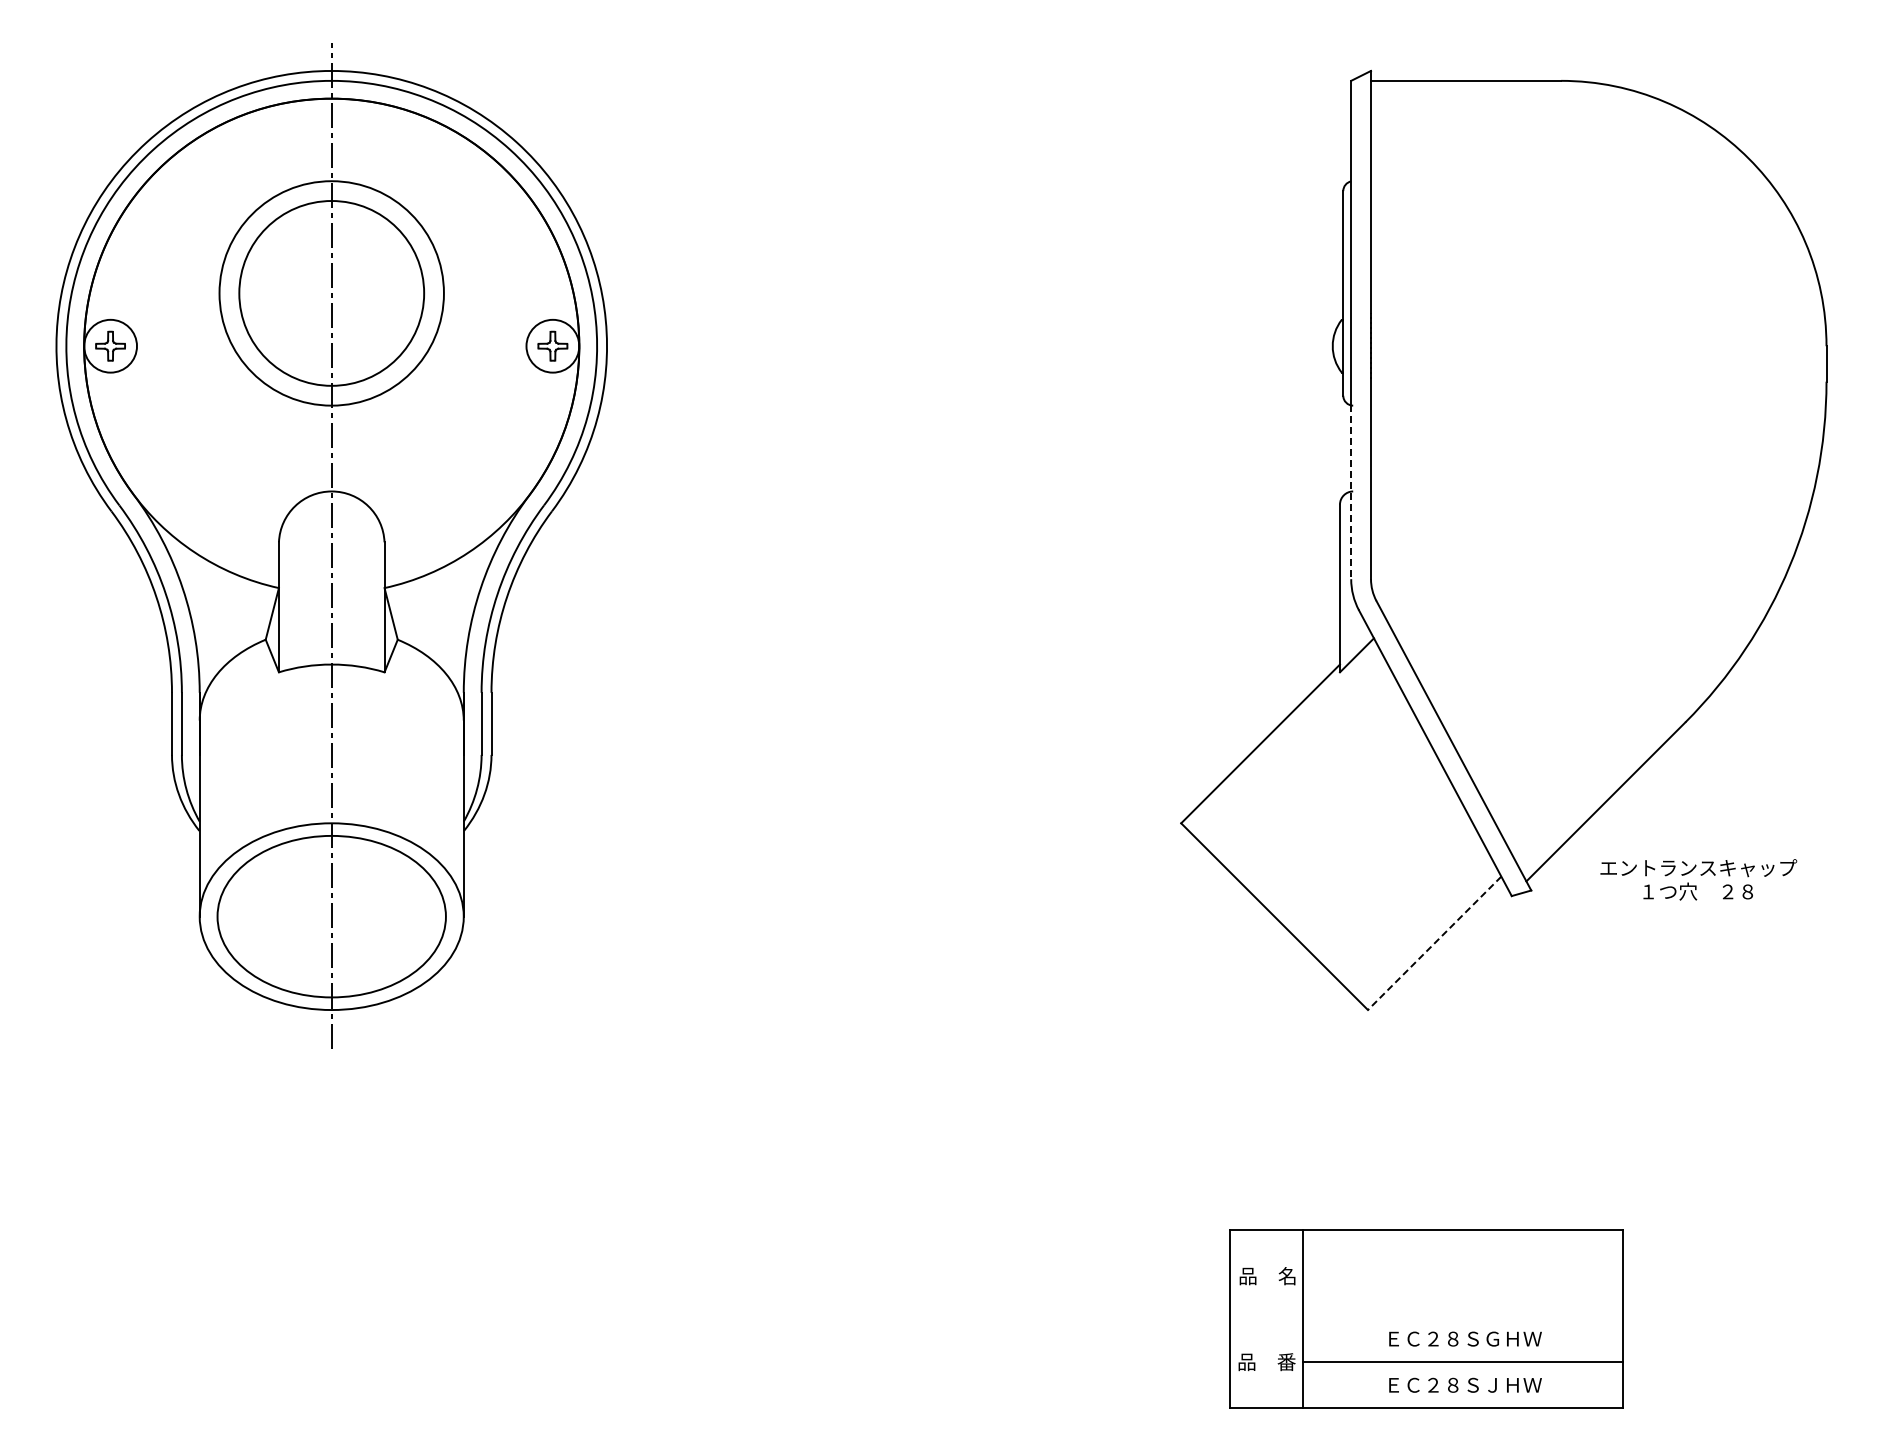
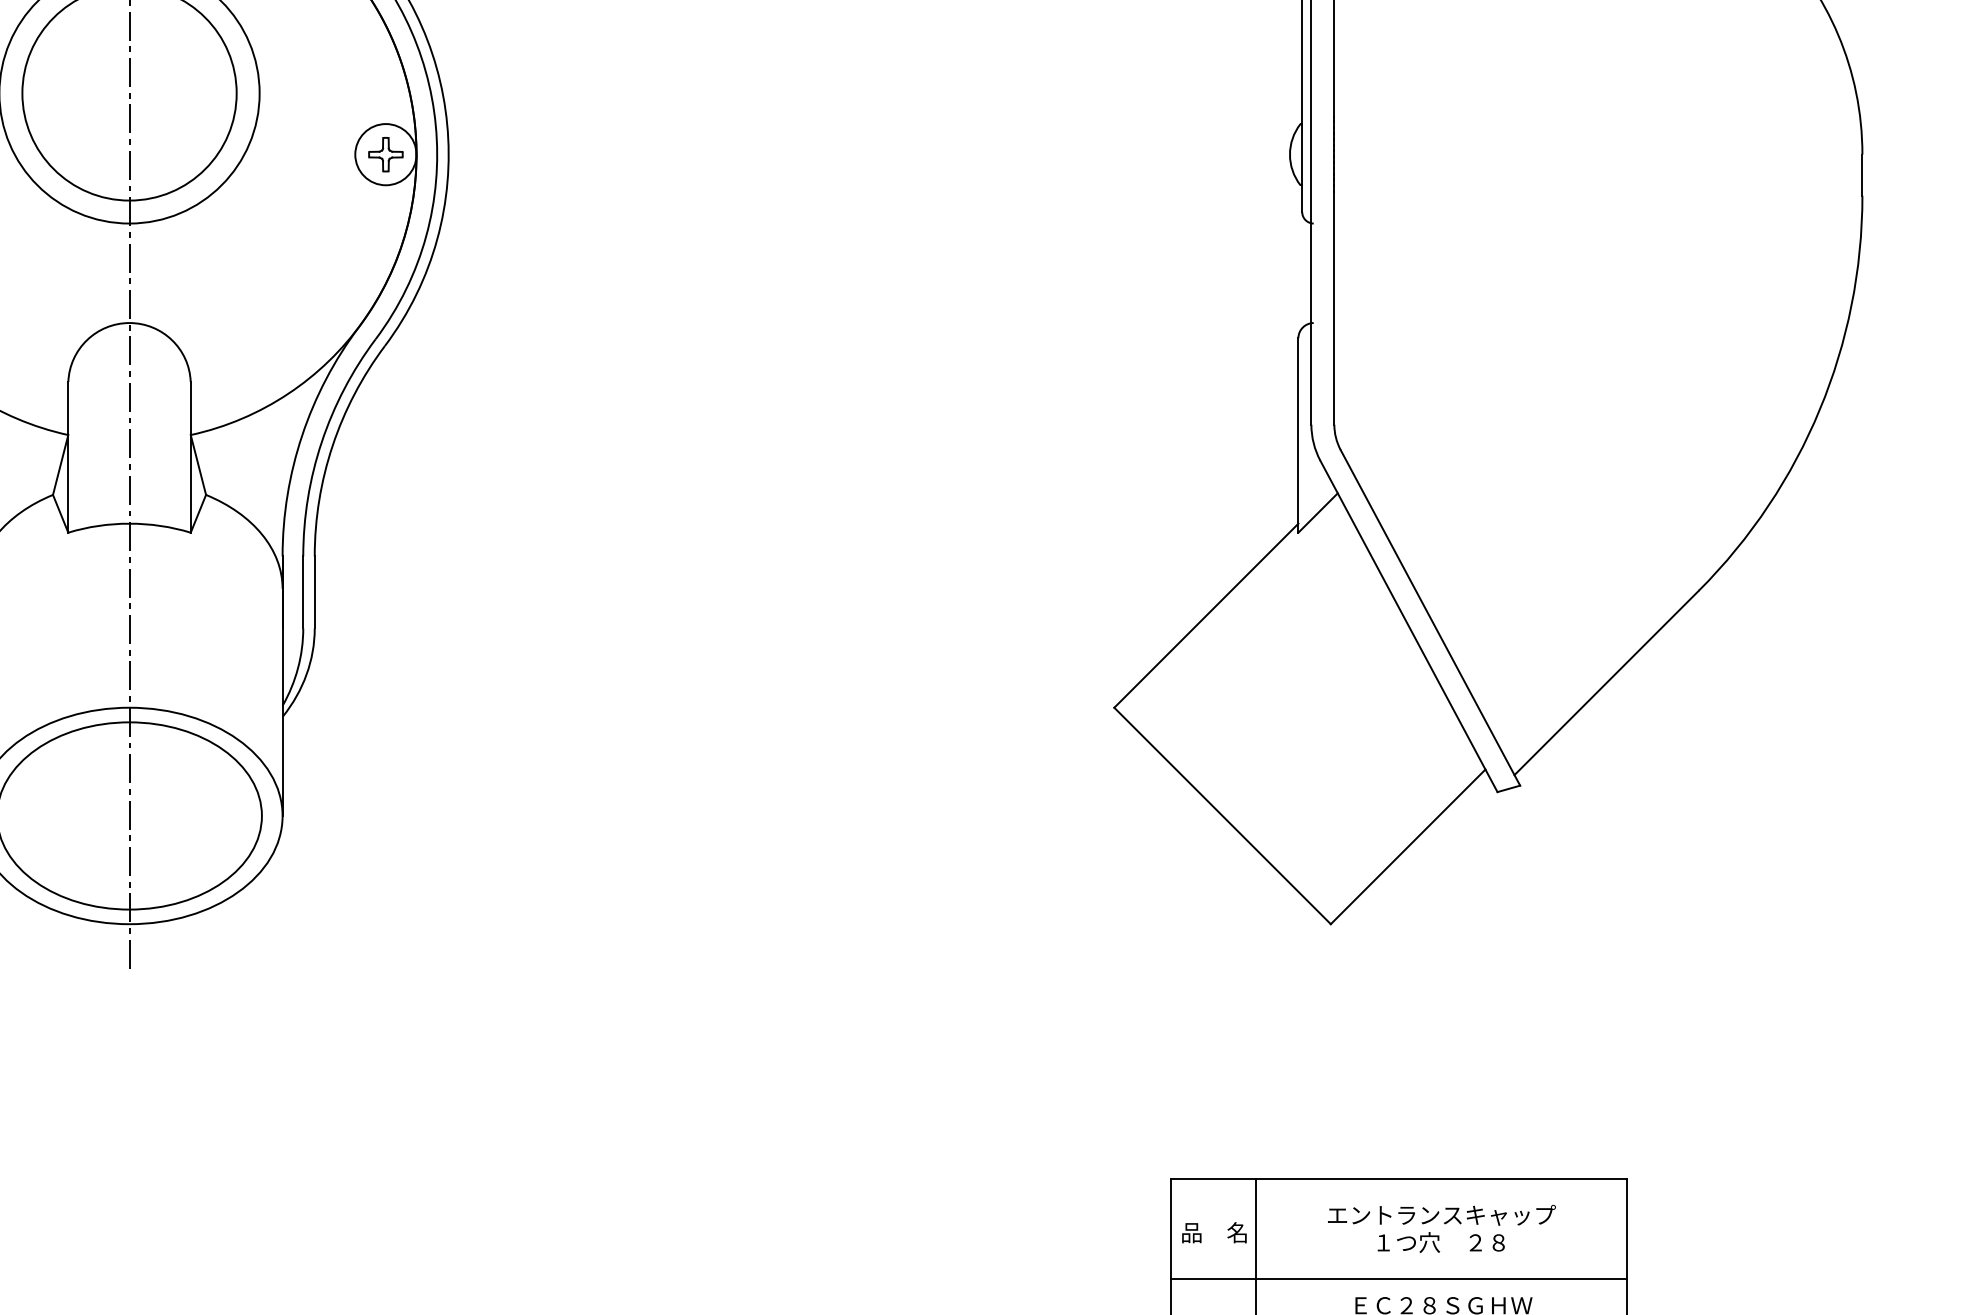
line: (1351, 492) -> (1311, 324), dashed -> solid
text: (1698, 879) -> (1441, 1228), moved
line: (1434, 943) -> (1407, 847), dashed -> solid
line: (1426, 1316) -> (1398, 1279), added

